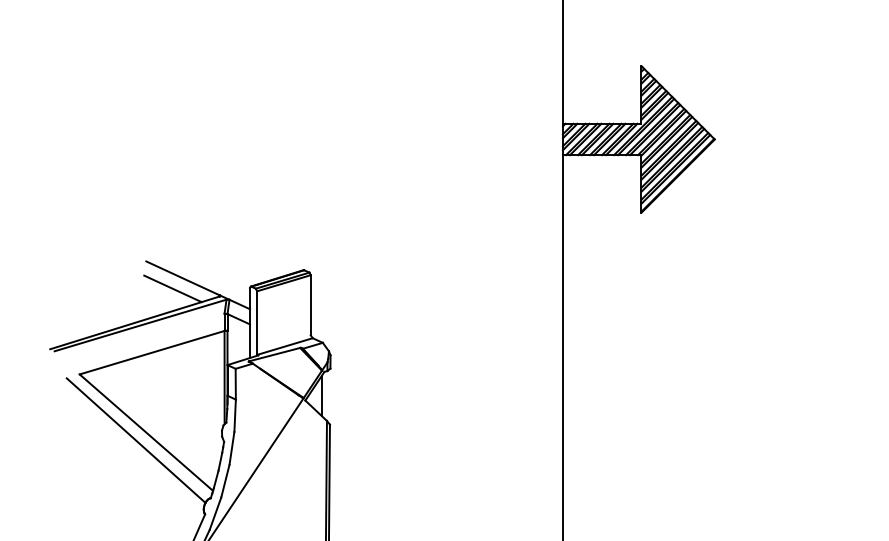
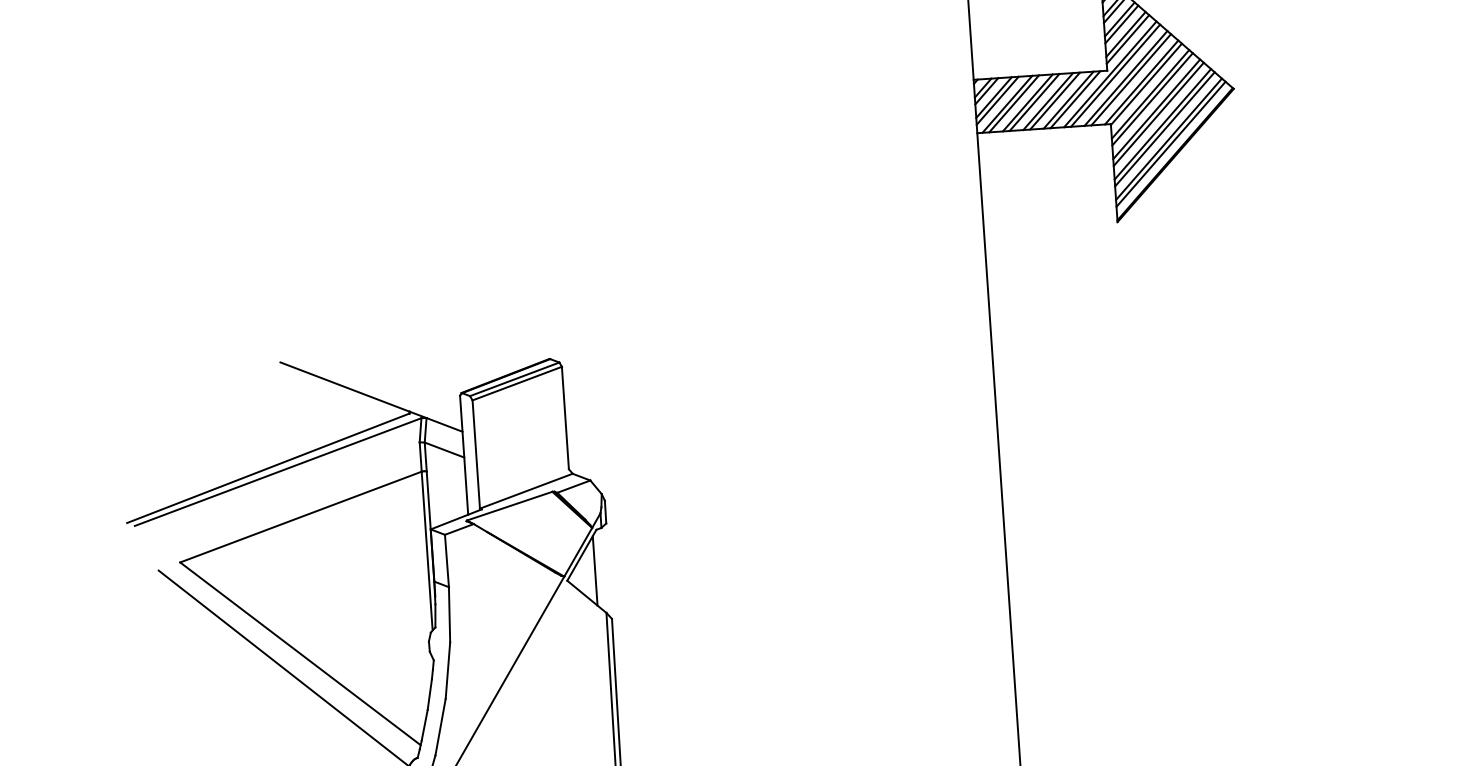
line: (172, 288) -> (328, 405), removed

